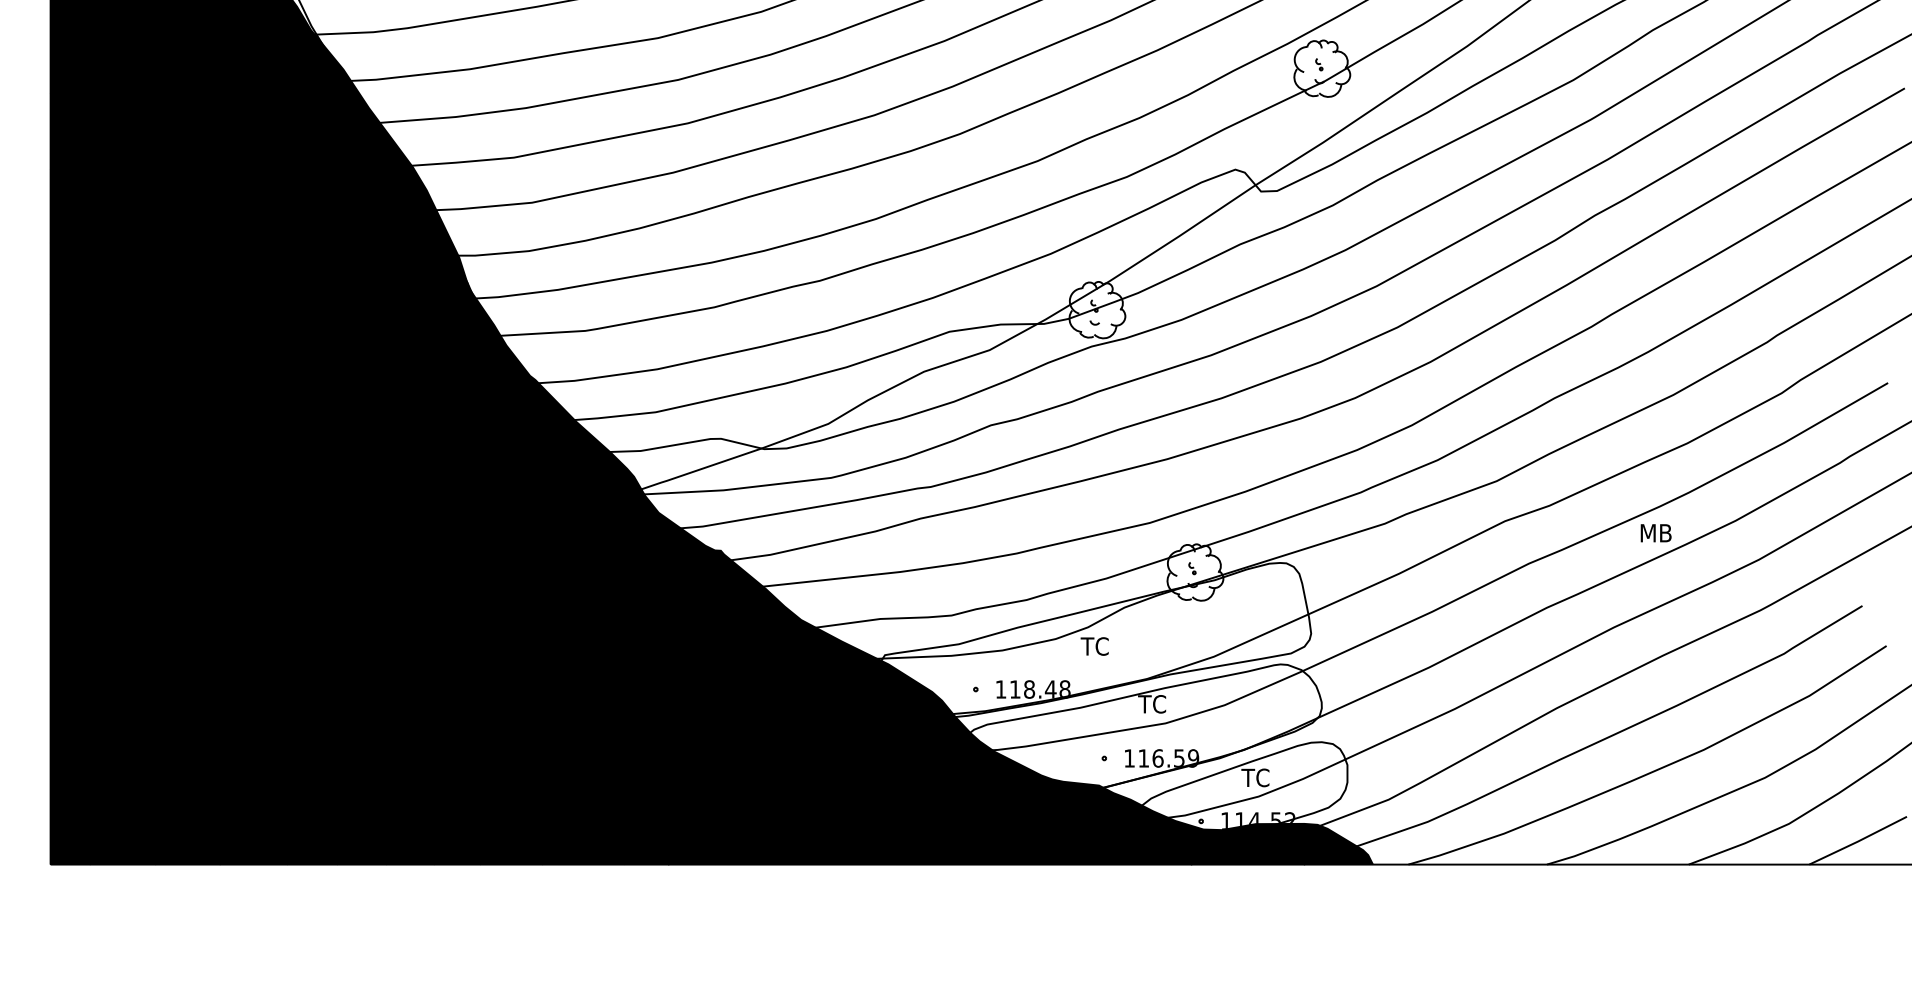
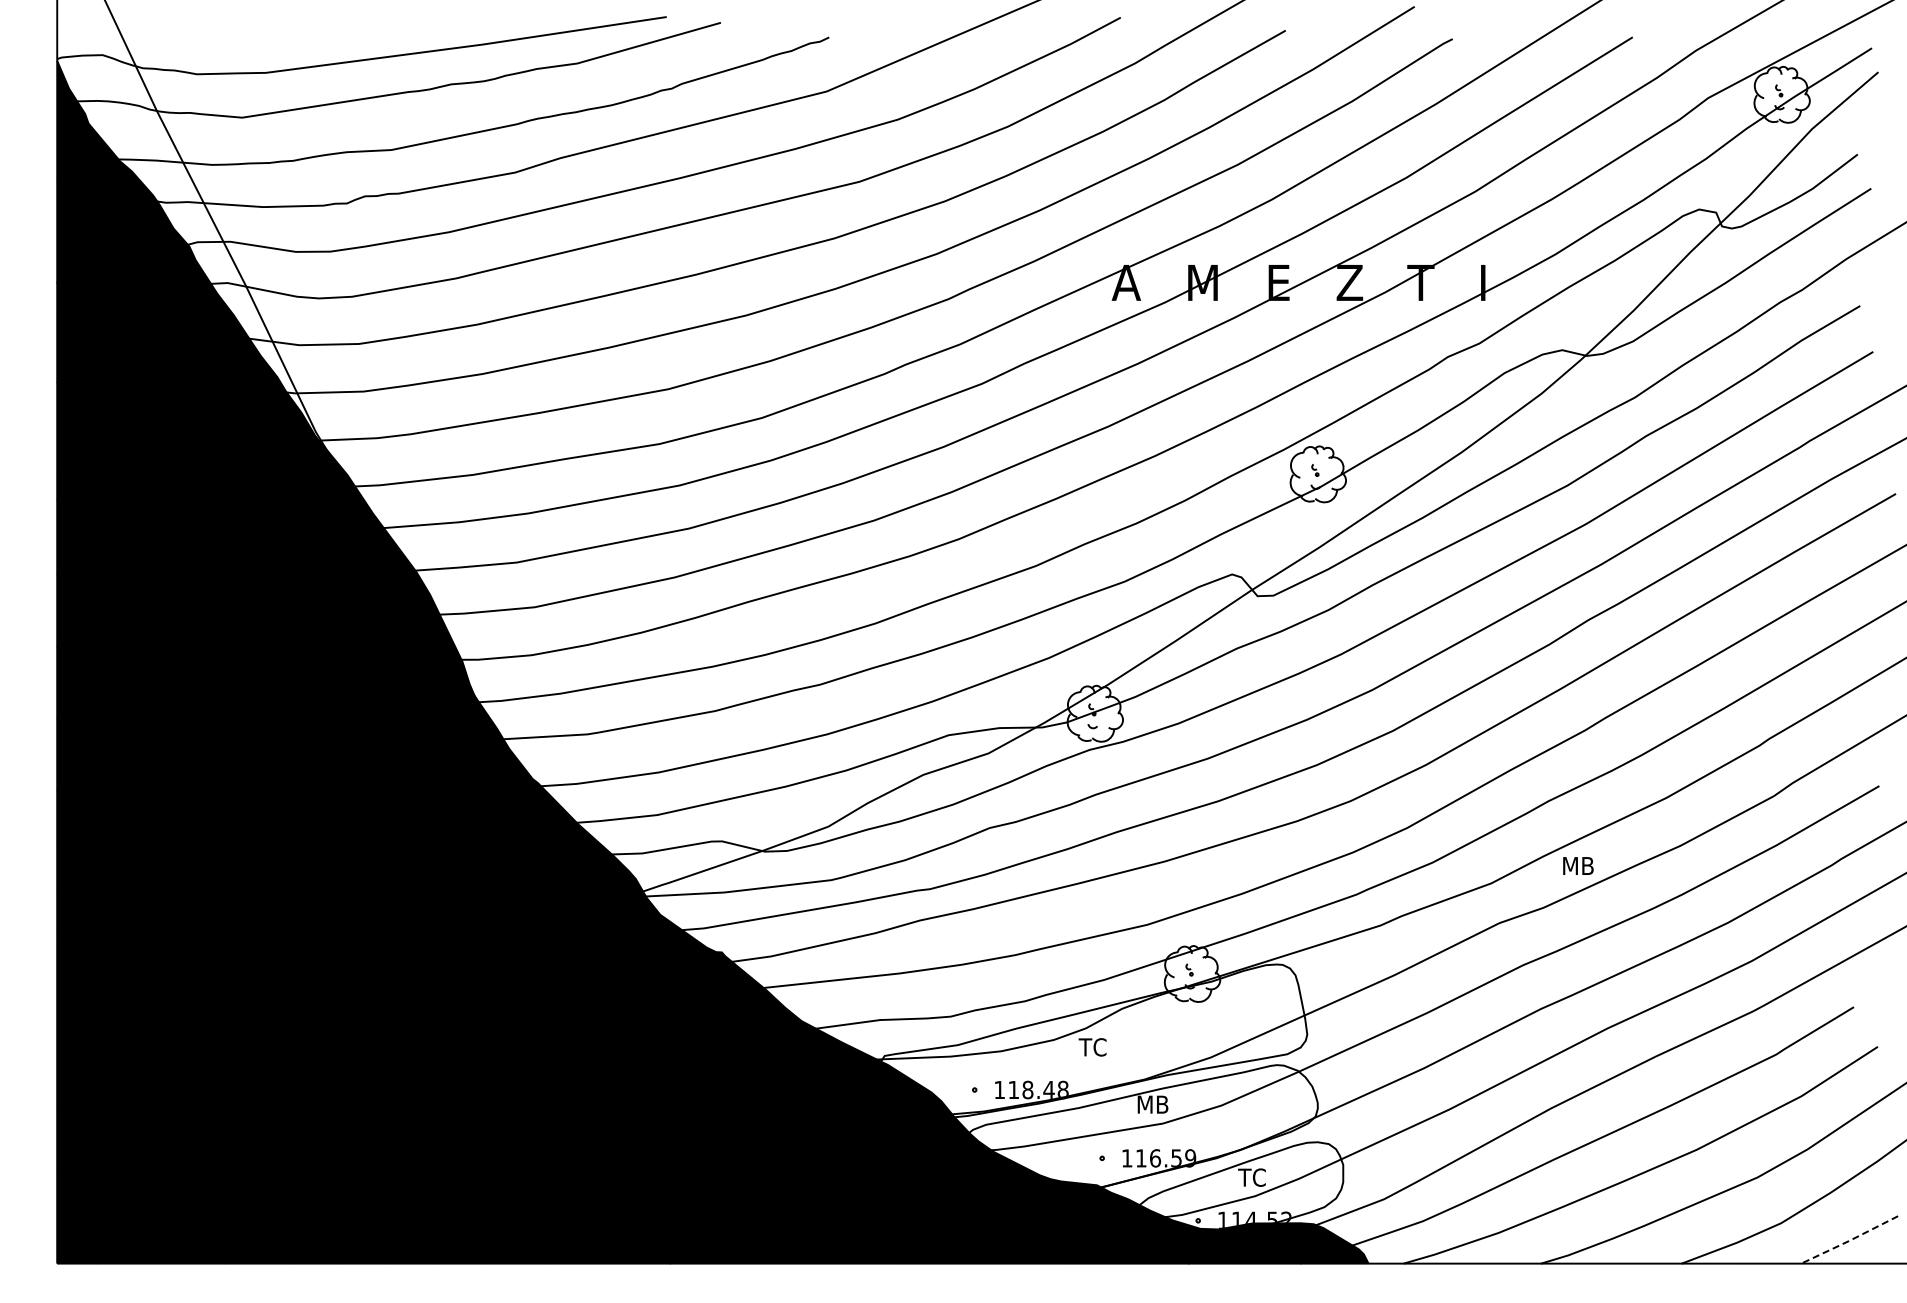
text: (1656, 532) -> (1578, 865), moved
text: (1154, 704) -> (1151, 1104), TC -> MB
line: (1857, 841) -> (1849, 1240), solid -> dashed

